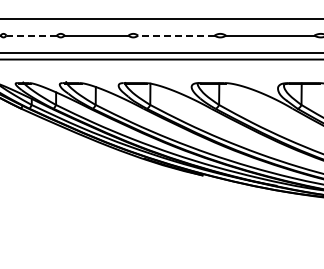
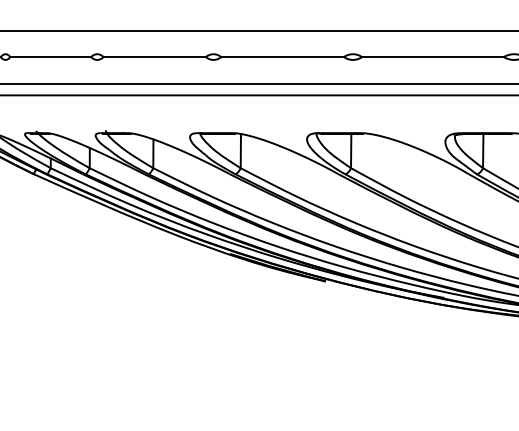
line: (31, 35) -> (50, 56), dashed -> solid
line: (175, 35) -> (281, 56), dashed -> solid

